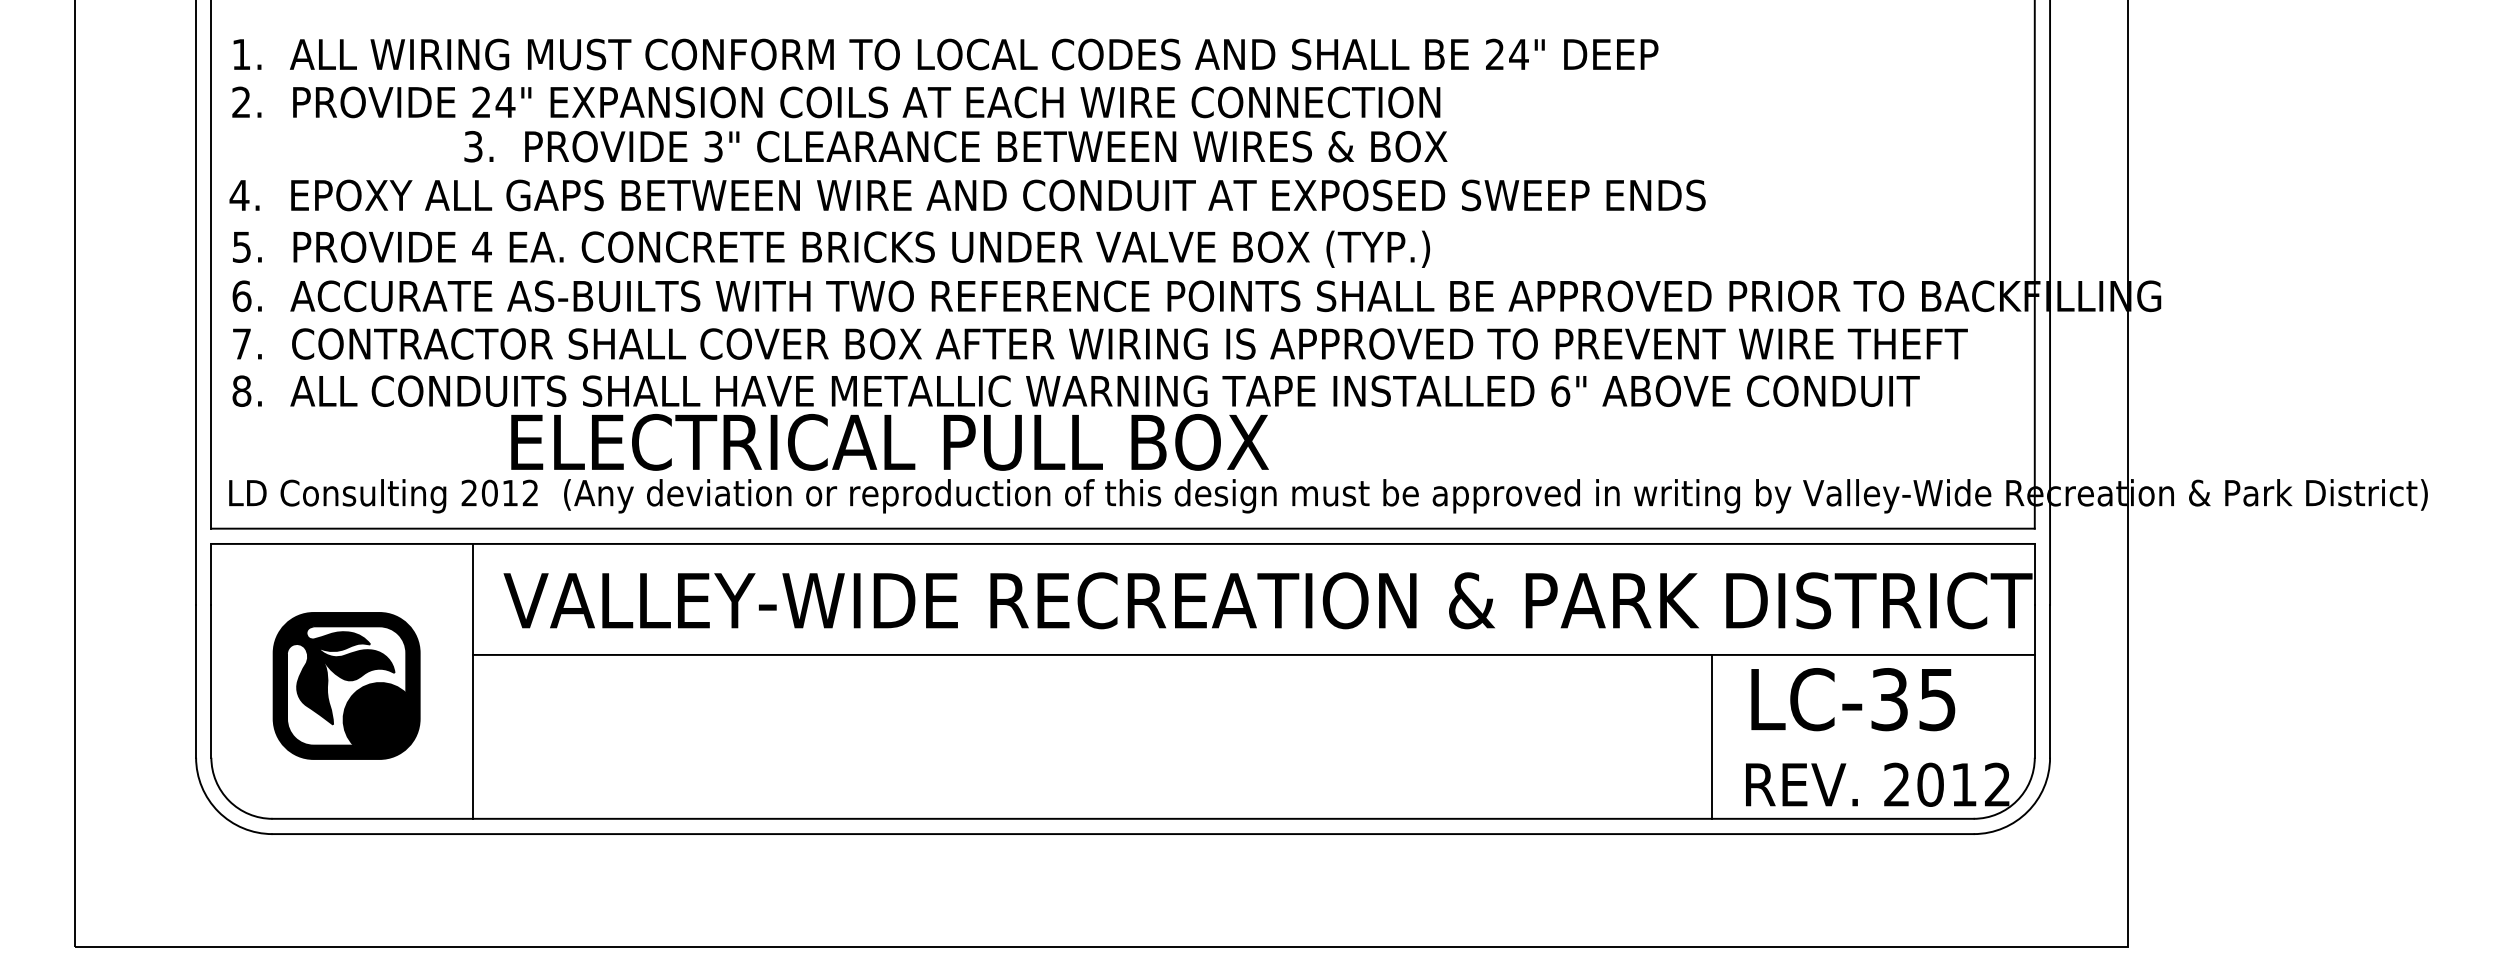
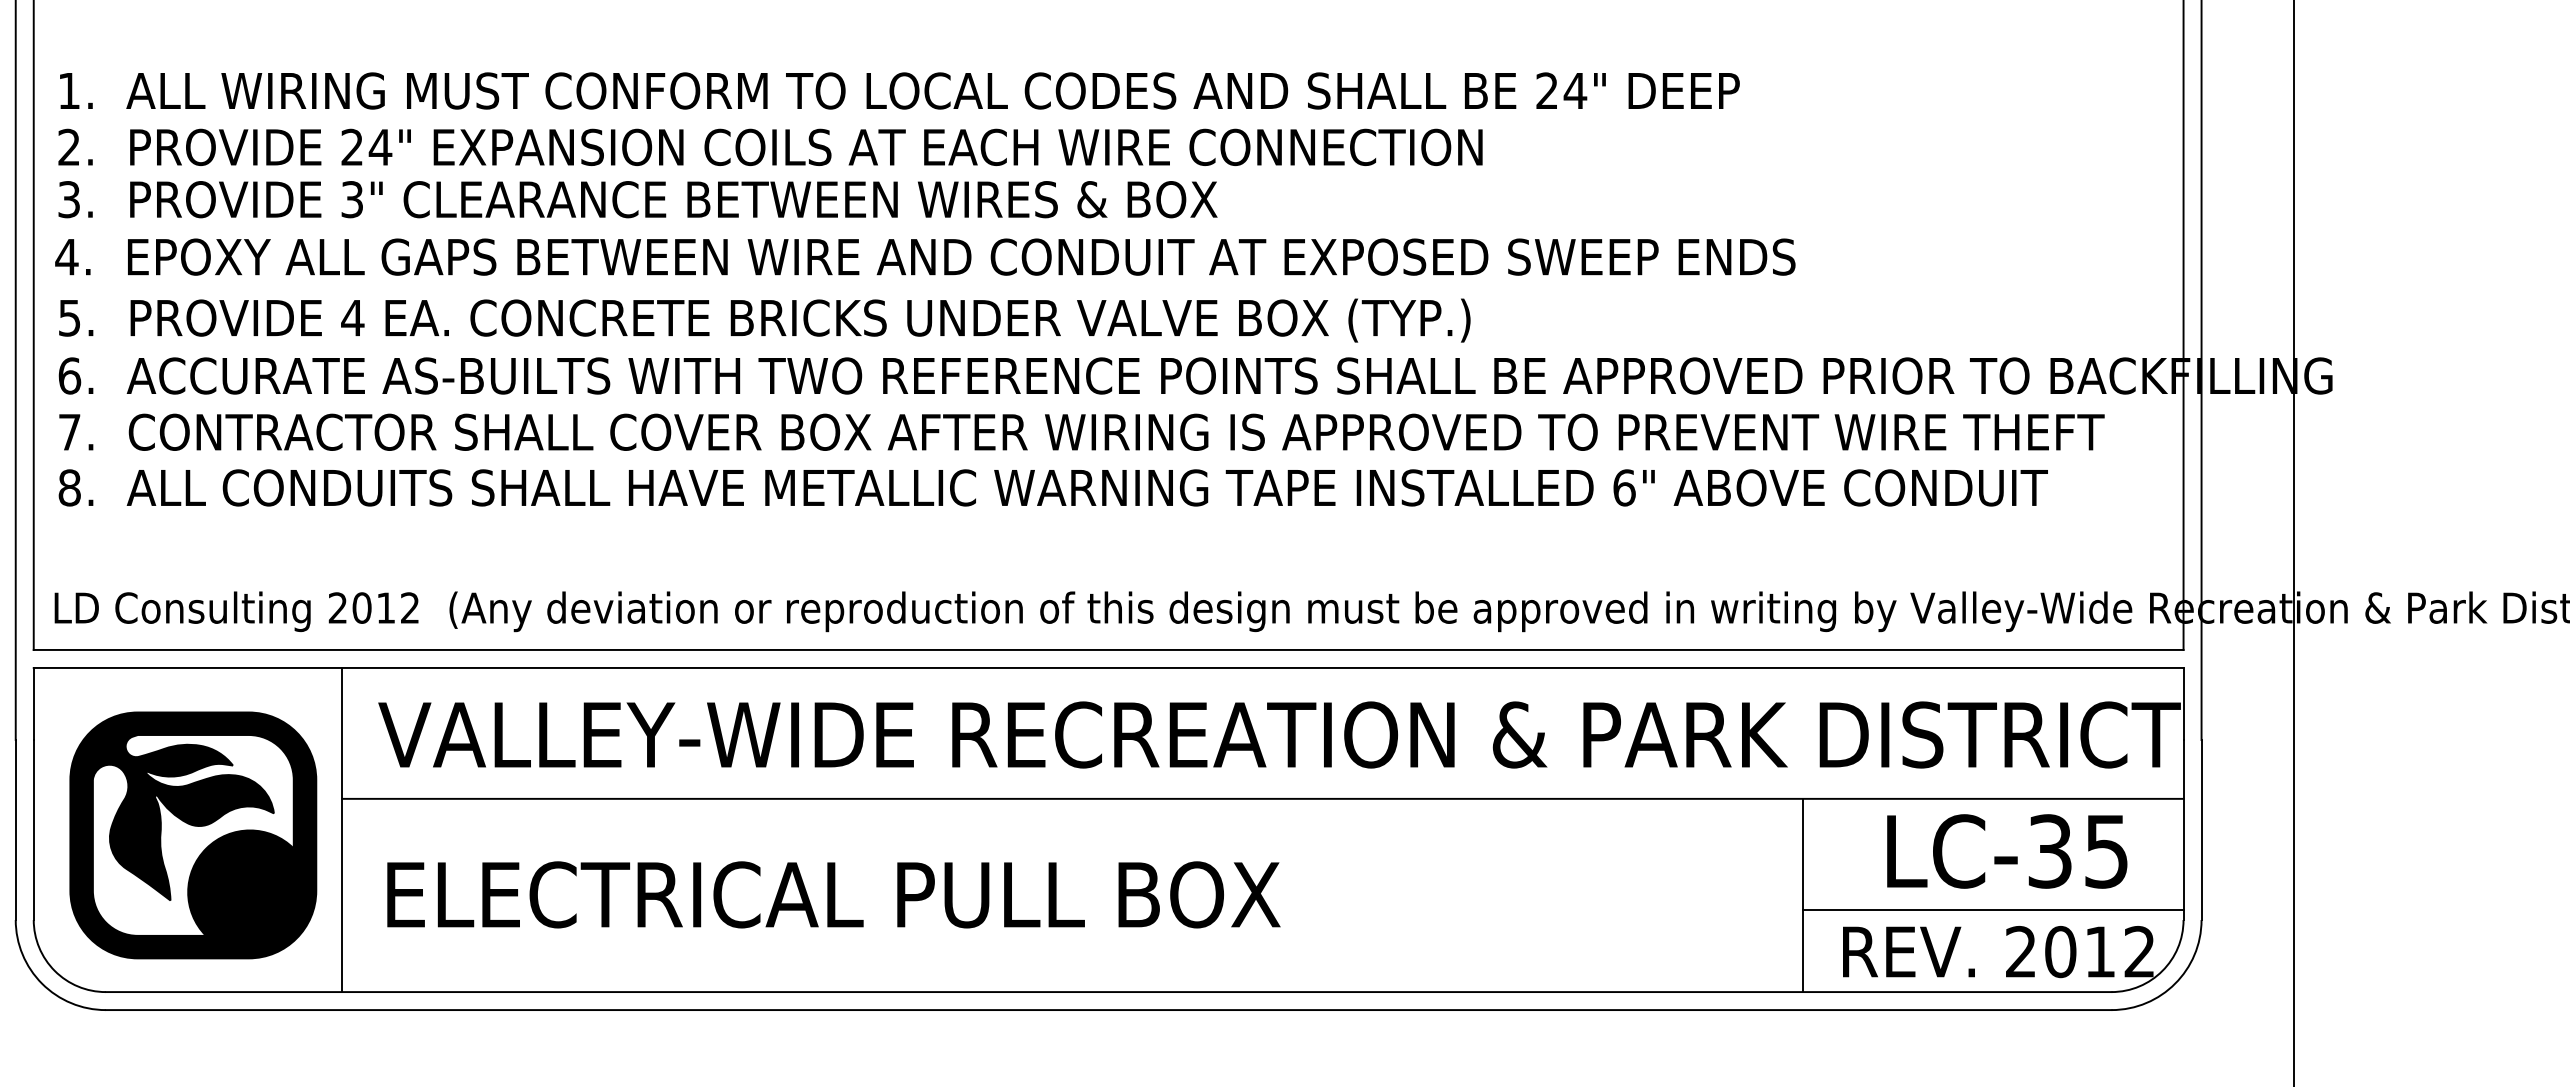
text: (955, 146) -> (637, 199), moved
text: (889, 442) -> (833, 895), moved
part: (346, 685) -> (193, 834), size x1.43
text: (1853, 699) -> (2007, 851), moved
line: (1872, 749) -> (1992, 910), added

